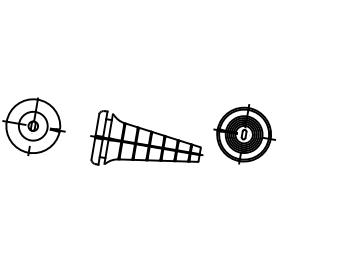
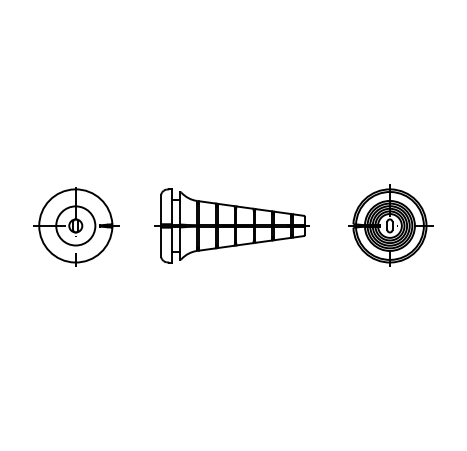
part: (244, 134) -> (390, 225), moved

